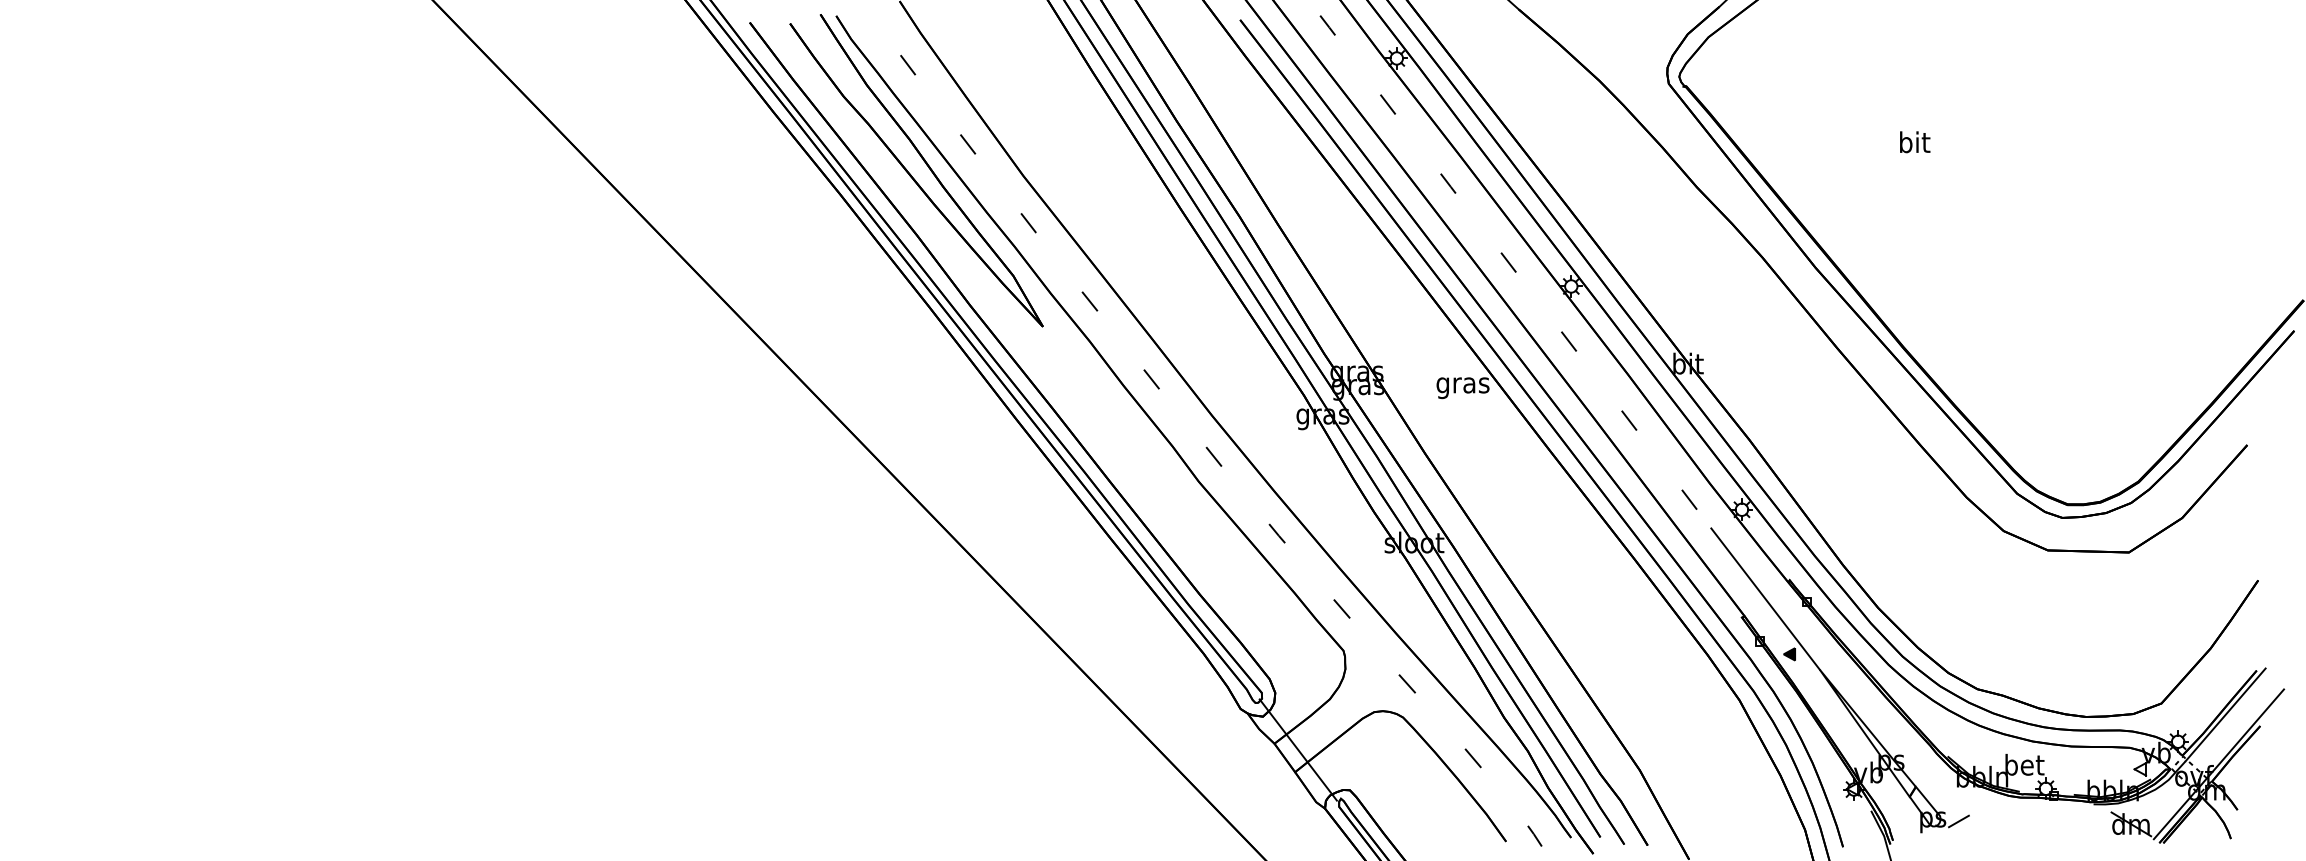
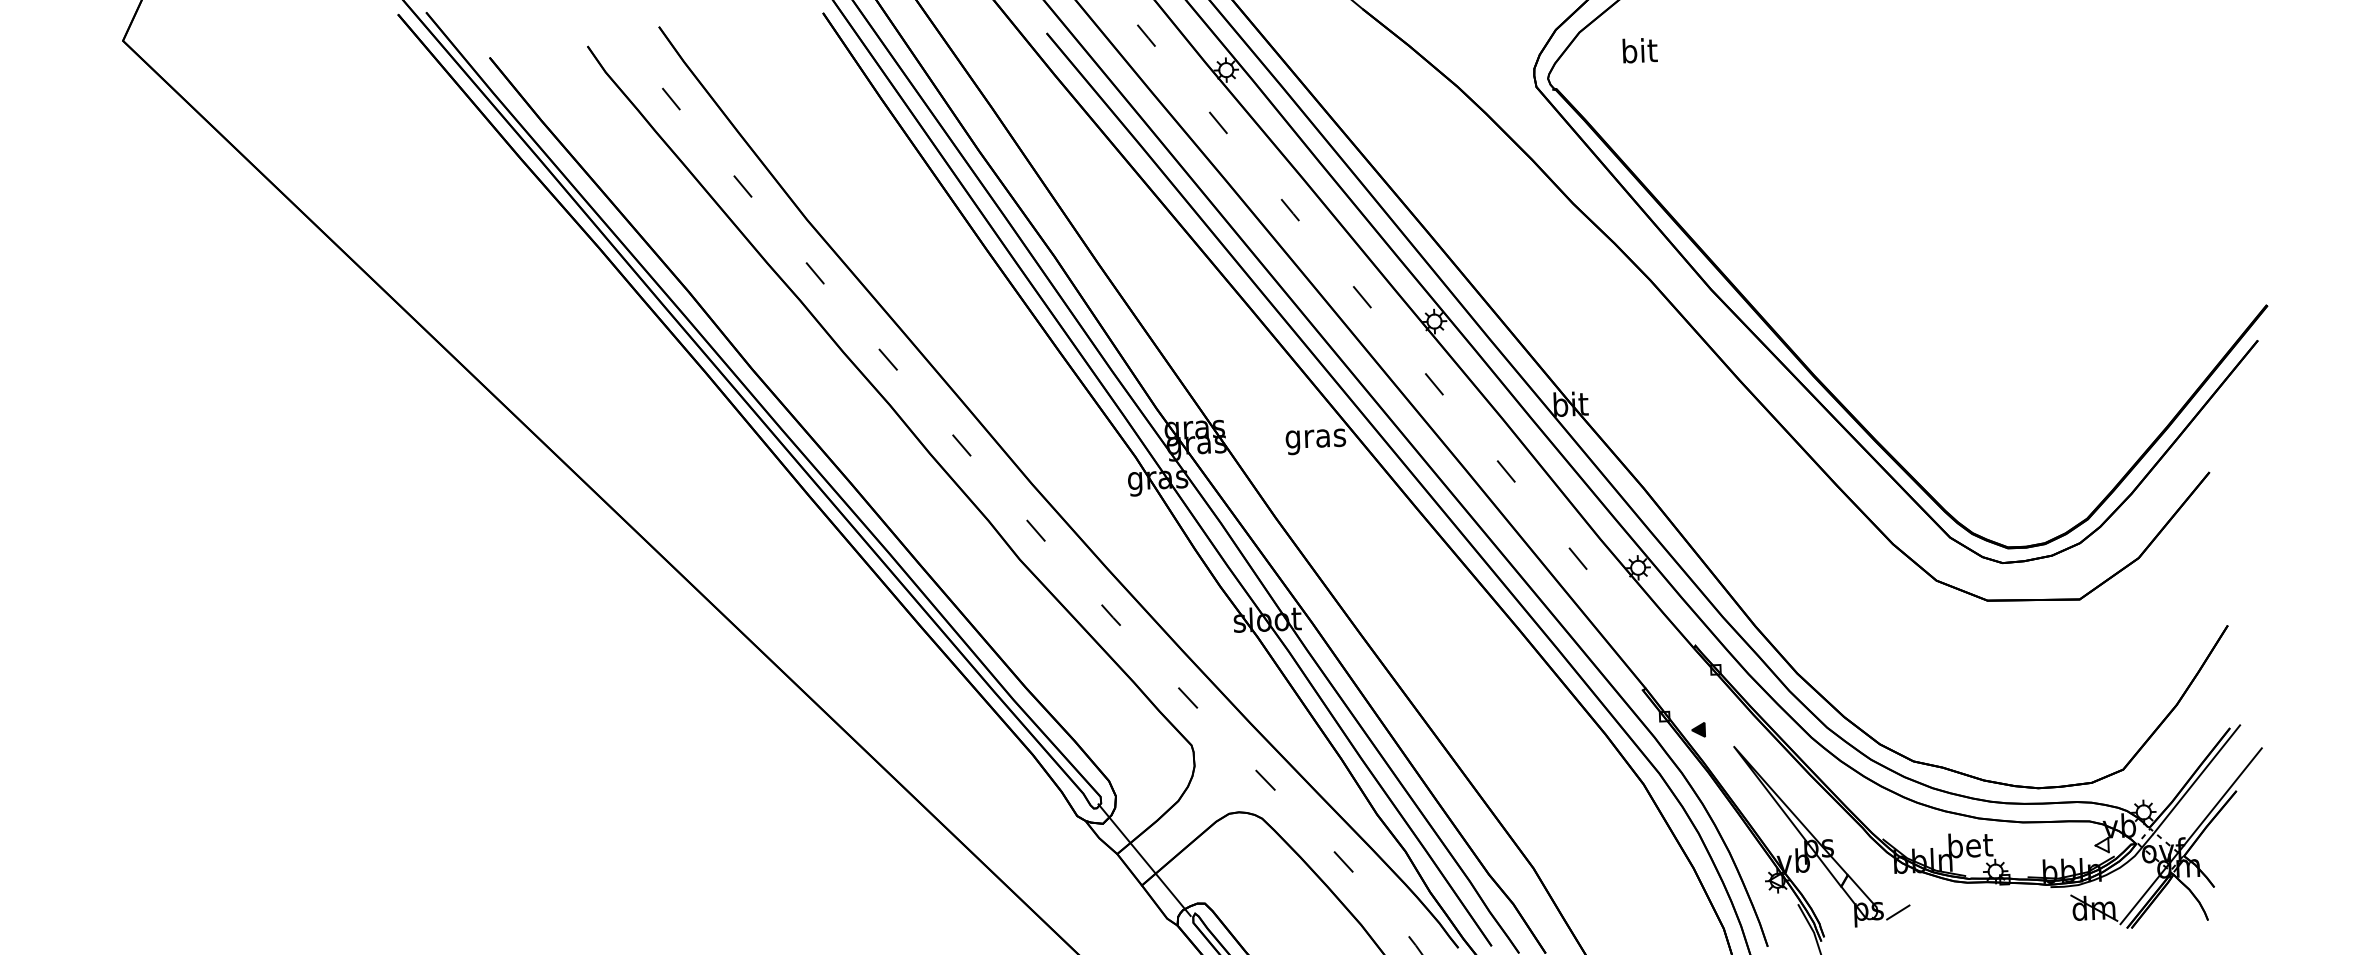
text: (1915, 142) -> (1640, 50), moved
part: (911, 174) -> (679, 223), removed
line: (1765, 598) -> (1668, 667), removed

